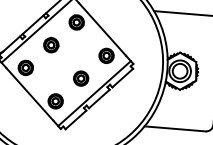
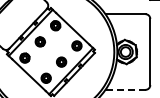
line: (175, 128) -> (125, 89), solid -> dashed

